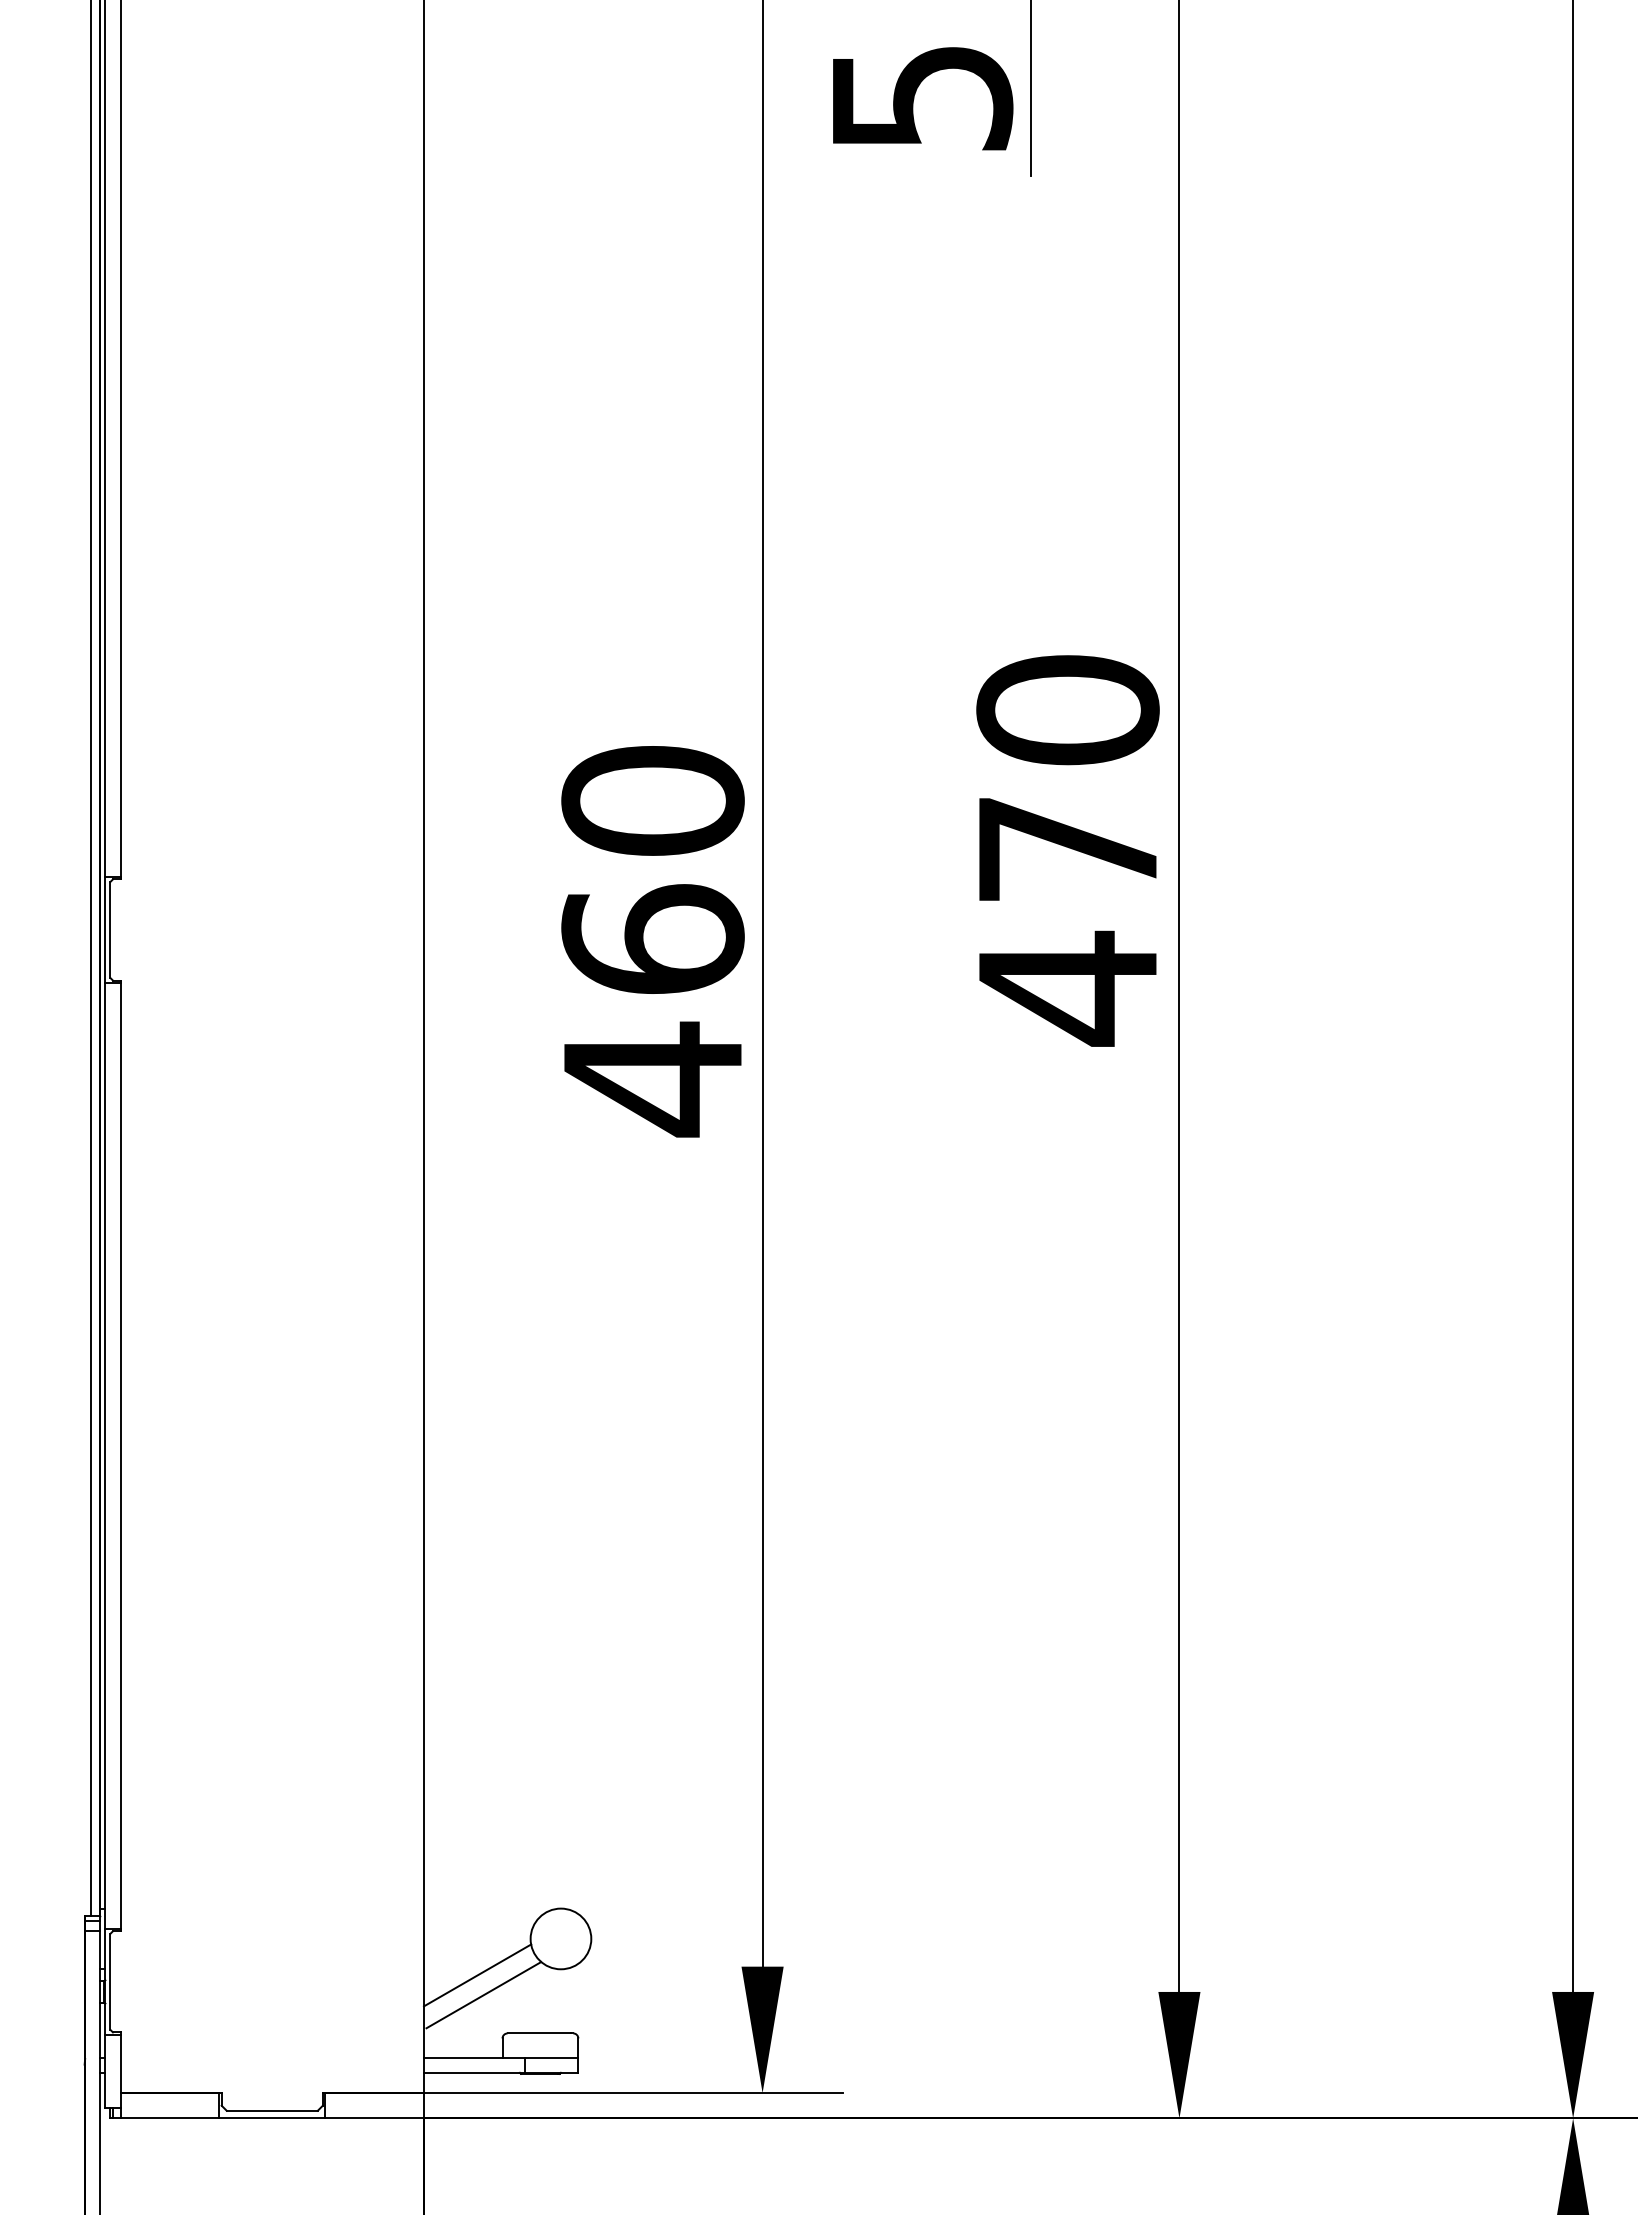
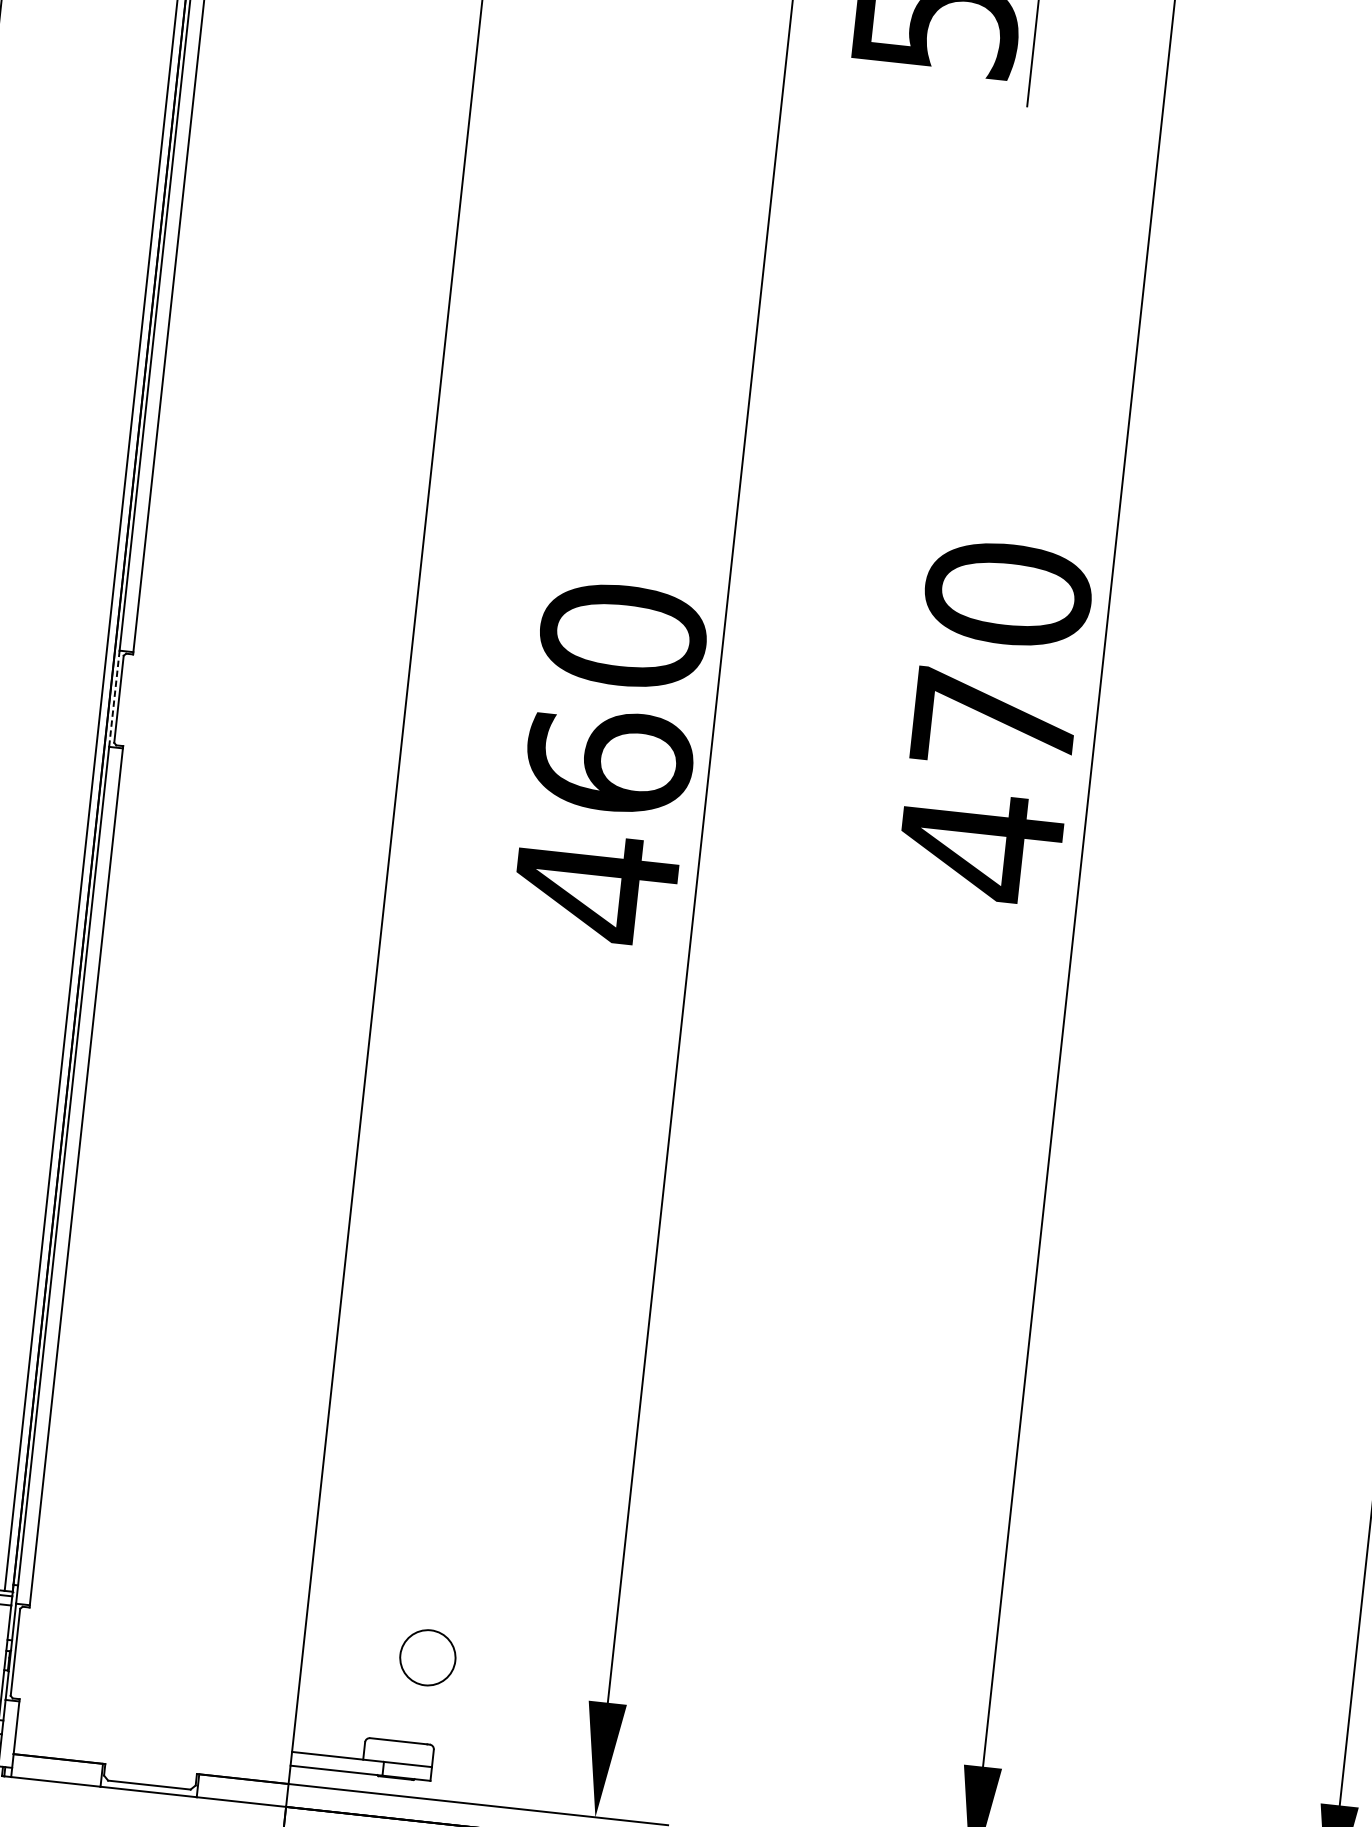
line: (105, 930) -> (114, 699), solid -> dashed
line: (477, 1975) -> (348, 1682), removed
line: (483, 1995) -> (352, 1701), removed

